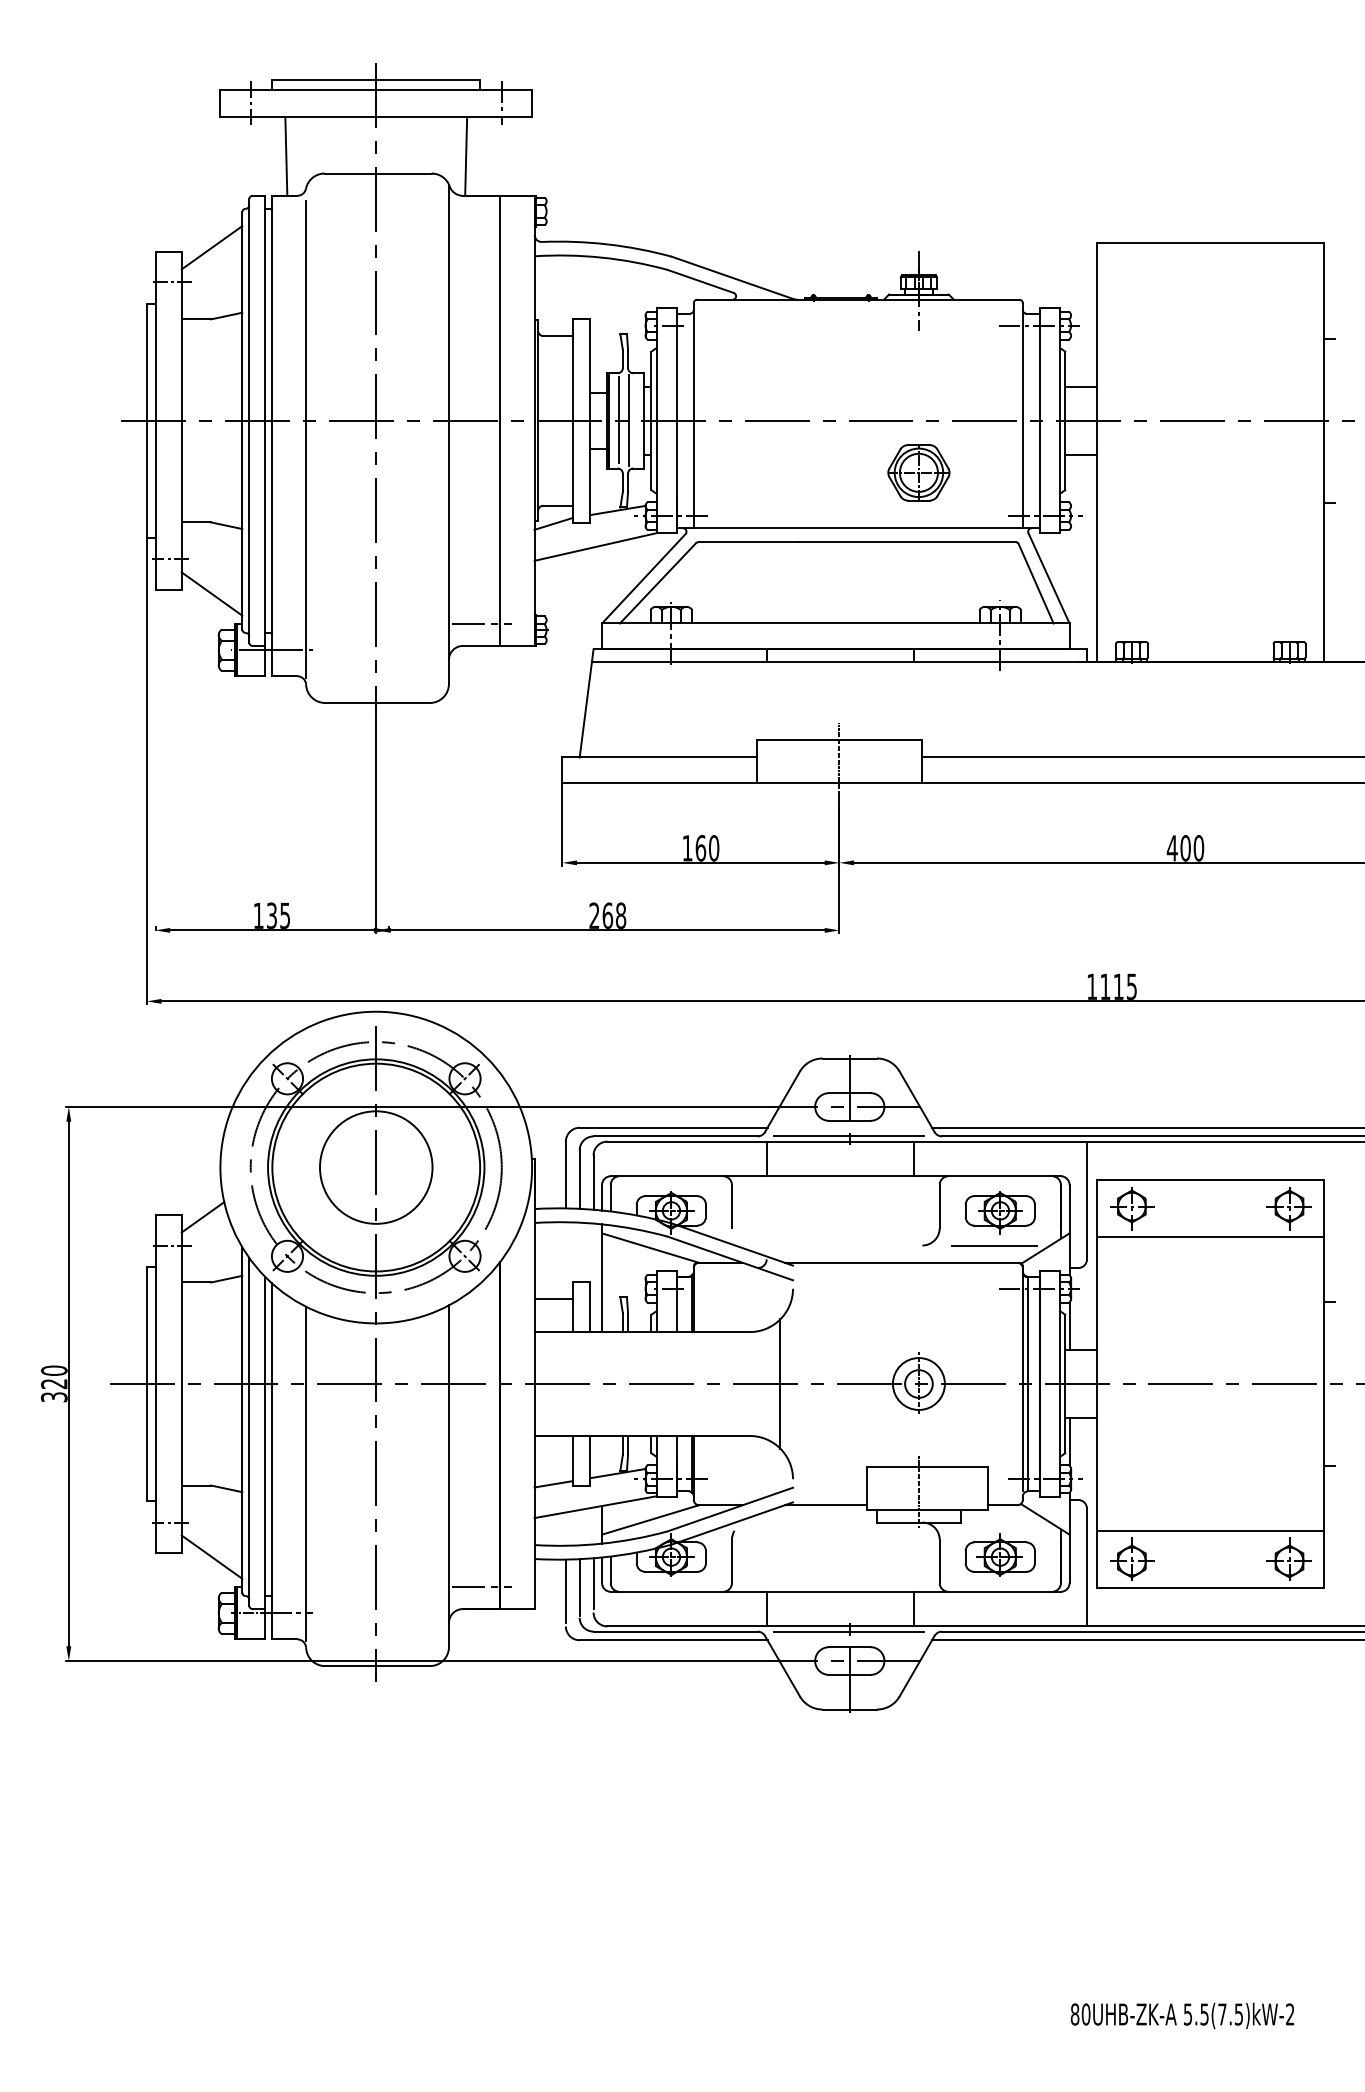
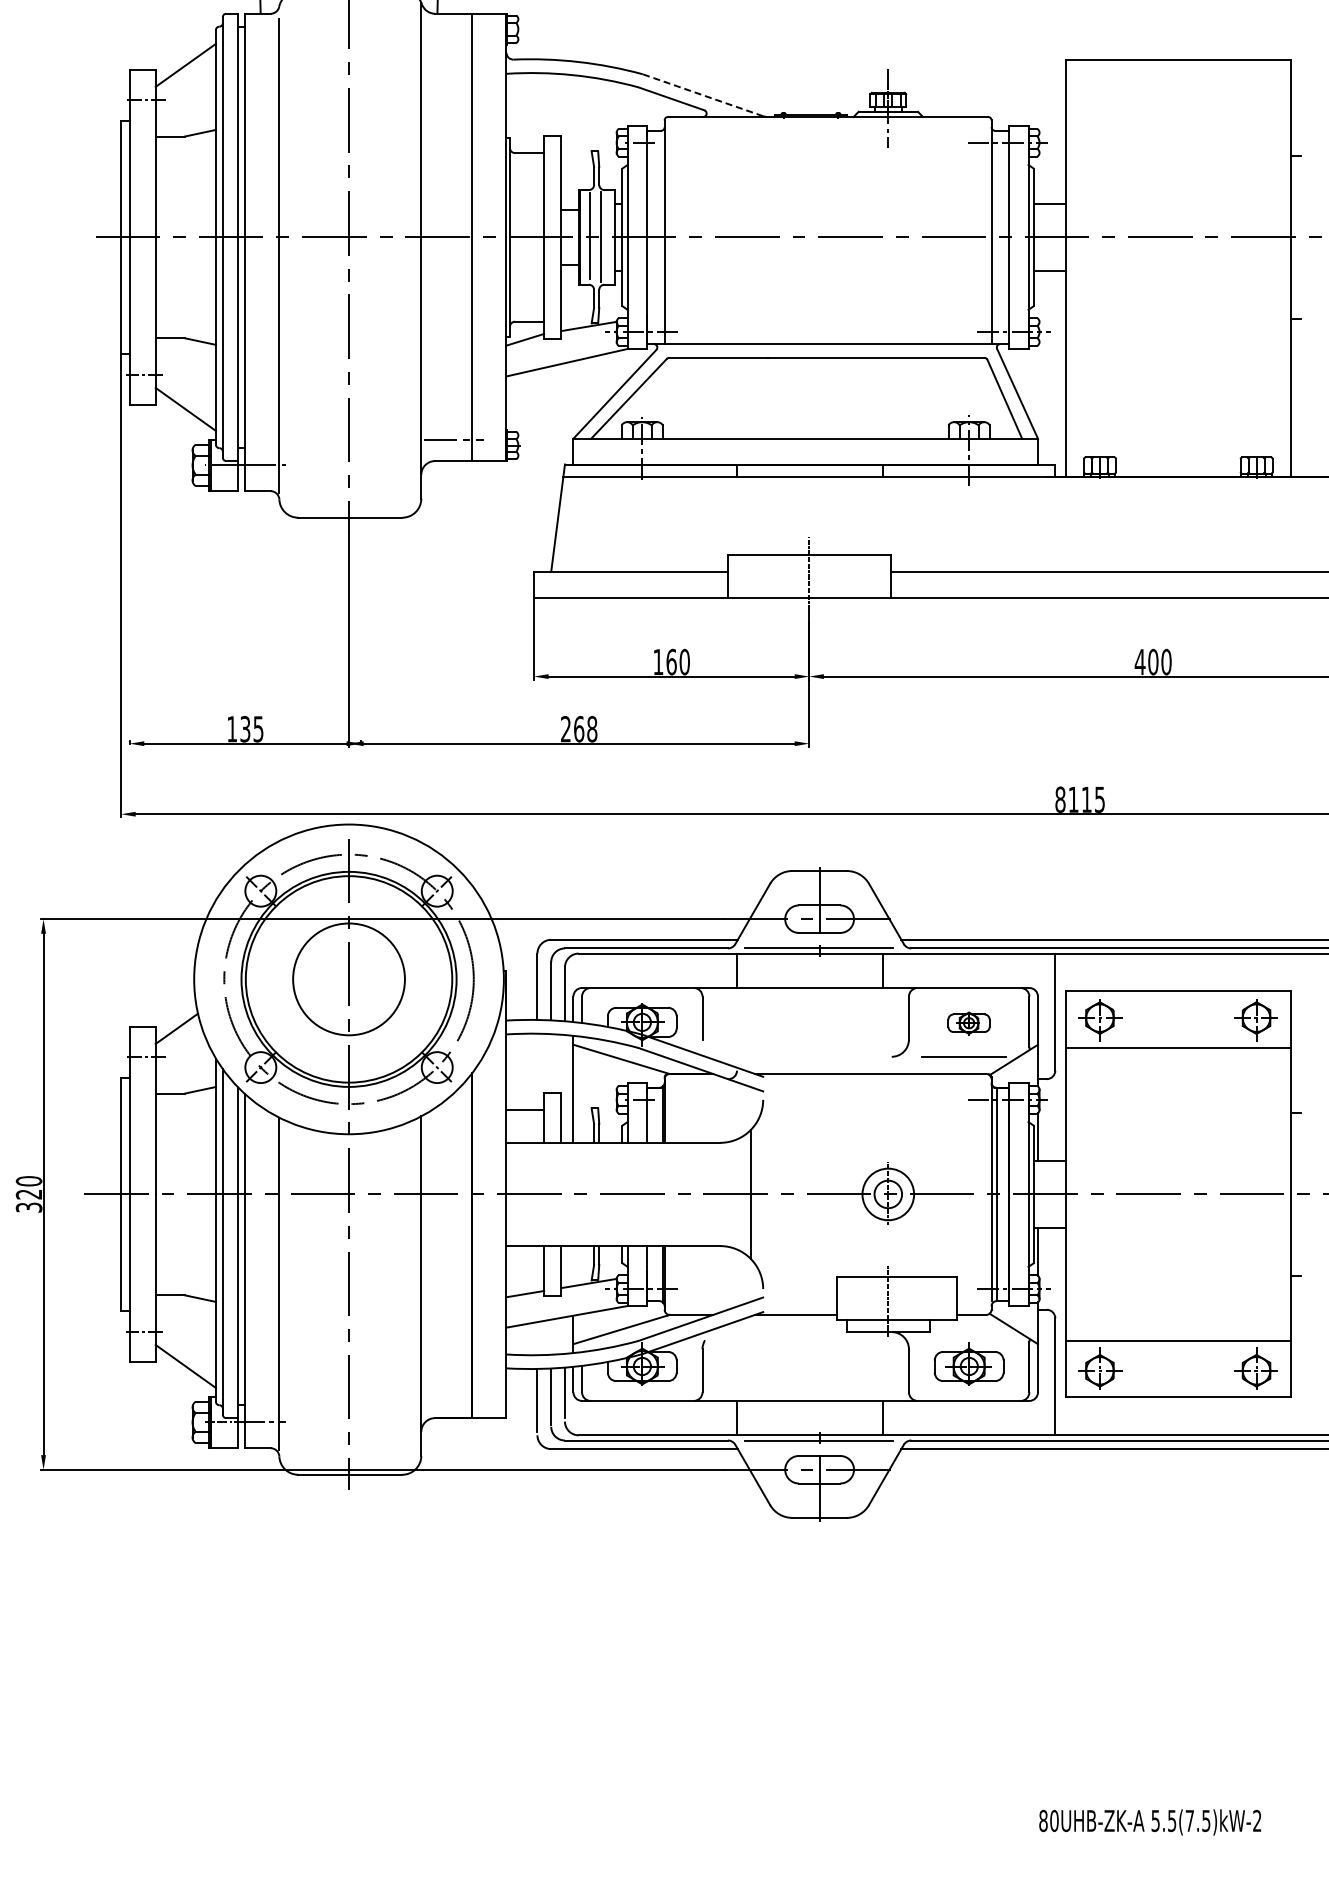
line: (731, 277) -> (702, 94), solid -> dashed
part: (918, 472) -> (887, 288), removed
text: (1092, 986) -> (1060, 799), 1115 -> 8115
part: (999, 1212) -> (968, 1024), size x0.6
line: (481, 1587) -> (453, 1396), removed

